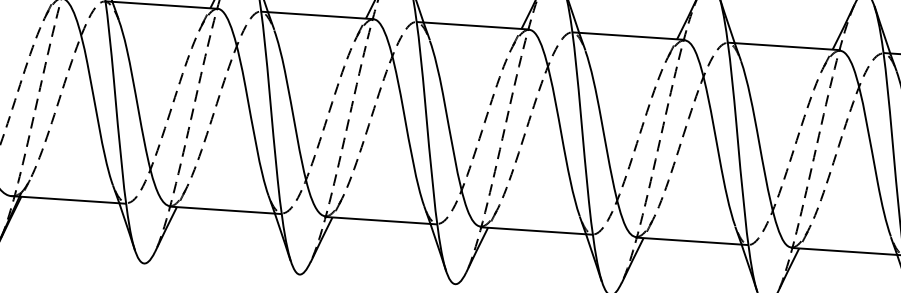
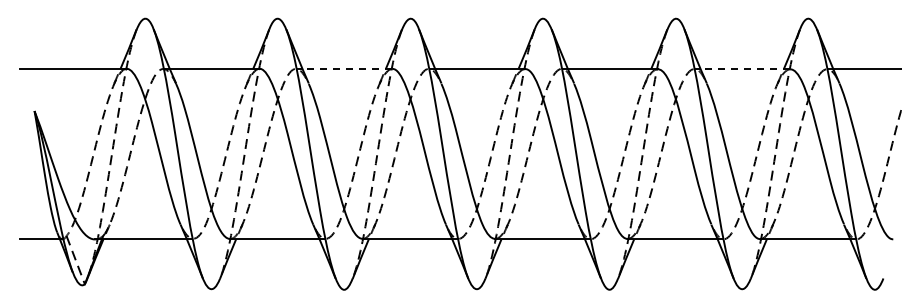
line: (320, 15) -> (347, 68), solid -> dashed
line: (787, 46) -> (745, 68), solid -> dashed

